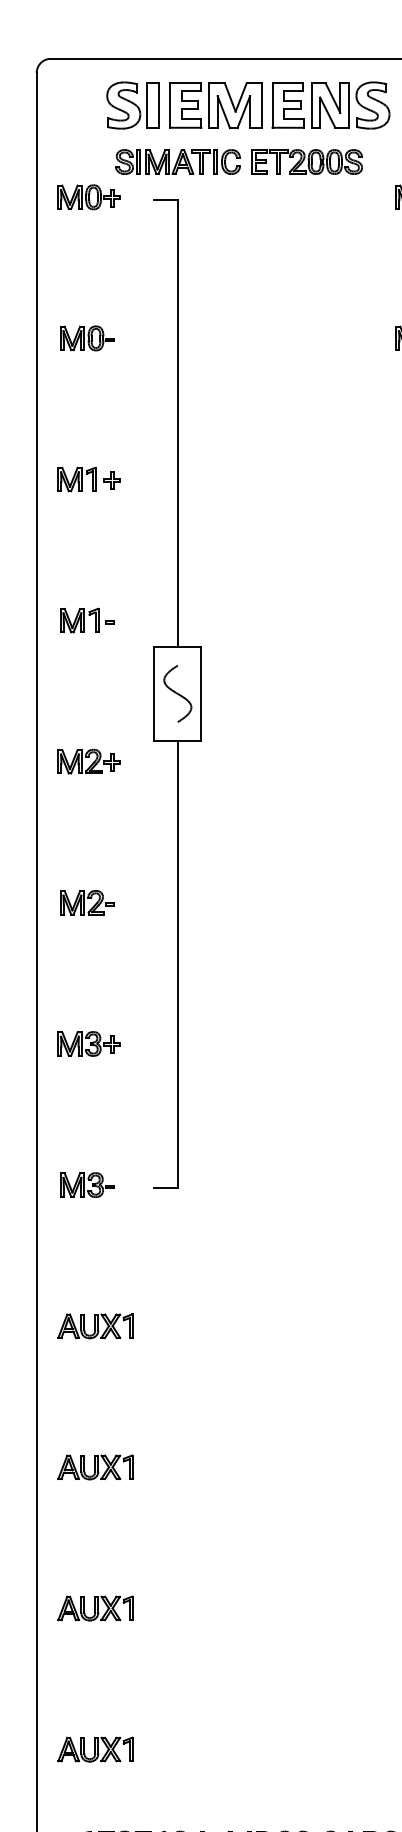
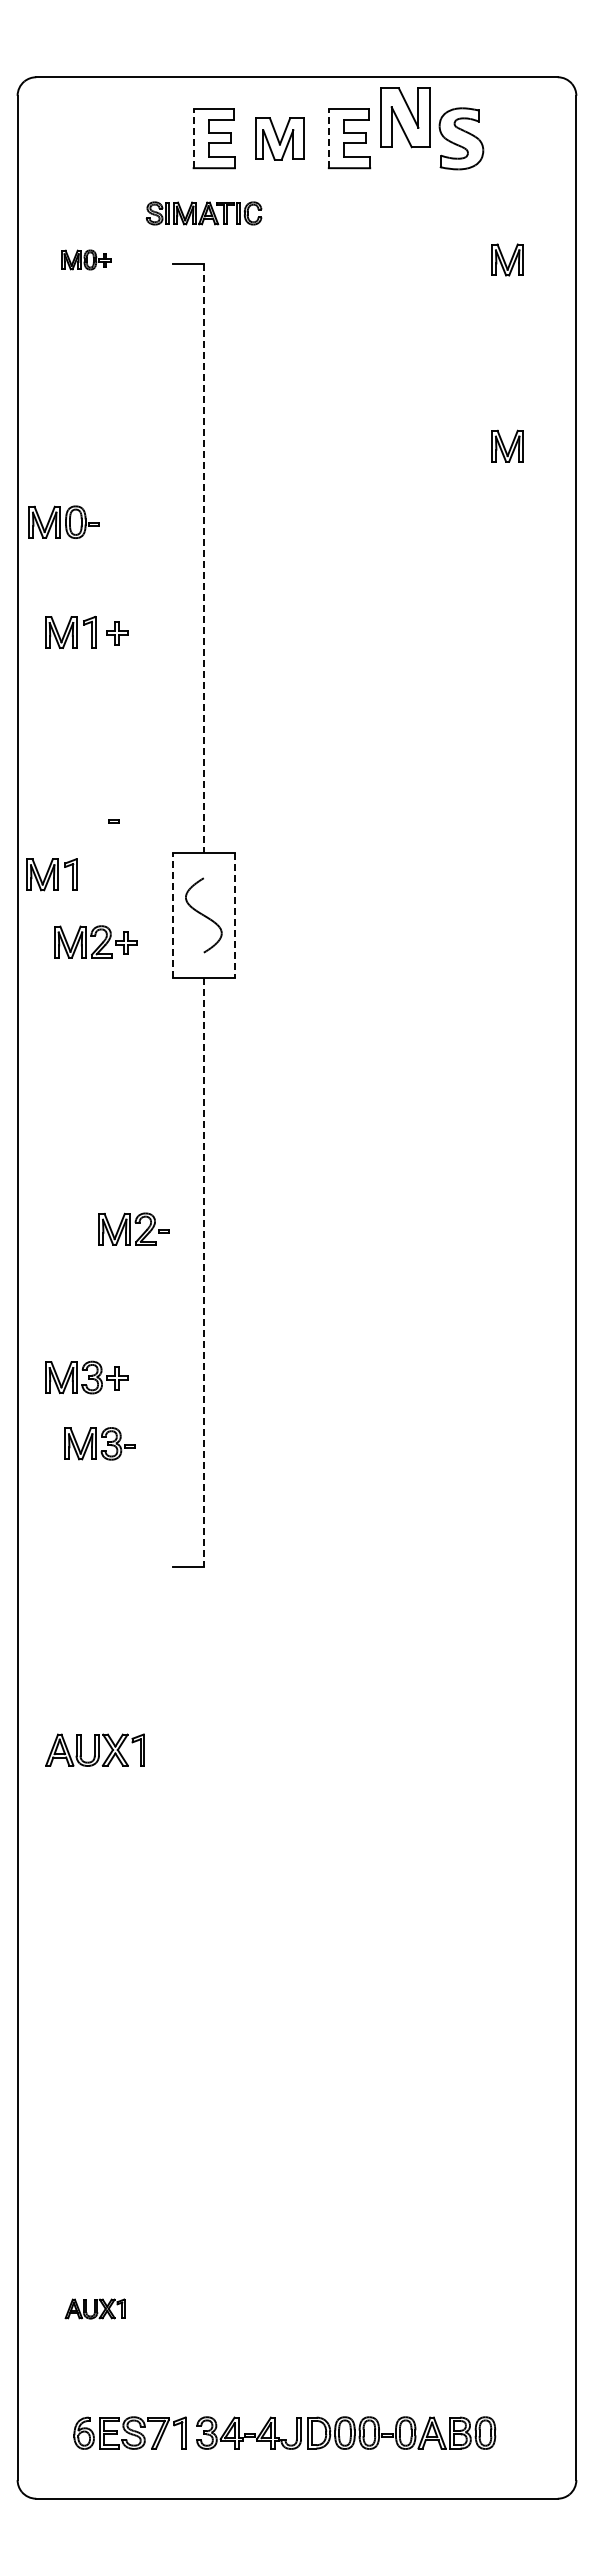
part: (132, 105) -> (144, 138), removed
line: (169, 105) -> (193, 138), solid -> dashed
part: (235, 105) -> (279, 138), size x0.7
line: (272, 105) -> (328, 138), solid -> dashed
part: (330, 105) -> (405, 117), moved
part: (177, 162) -> (203, 213), size x0.7
part: (307, 162) -> (374, 213), removed
part: (88, 196) -> (86, 259), size x0.6
part: (86, 337) -> (63, 521), moved
line: (177, 423) -> (203, 558), solid -> dashed
part: (79, 620) -> (51, 874), moved
line: (154, 693) -> (172, 914), solid -> dashed
line: (201, 693) -> (234, 915), solid -> dashed
part: (88, 761) -> (95, 941), moved
part: (86, 902) -> (133, 1228), moved
line: (177, 964) -> (203, 1272), solid -> dashed
part: (86, 1184) -> (99, 1443), moved
part: (94, 1467) -> (94, 1936), removed
part: (94, 1608) -> (94, 2122), removed
part: (94, 1749) -> (94, 2308), size x0.6

